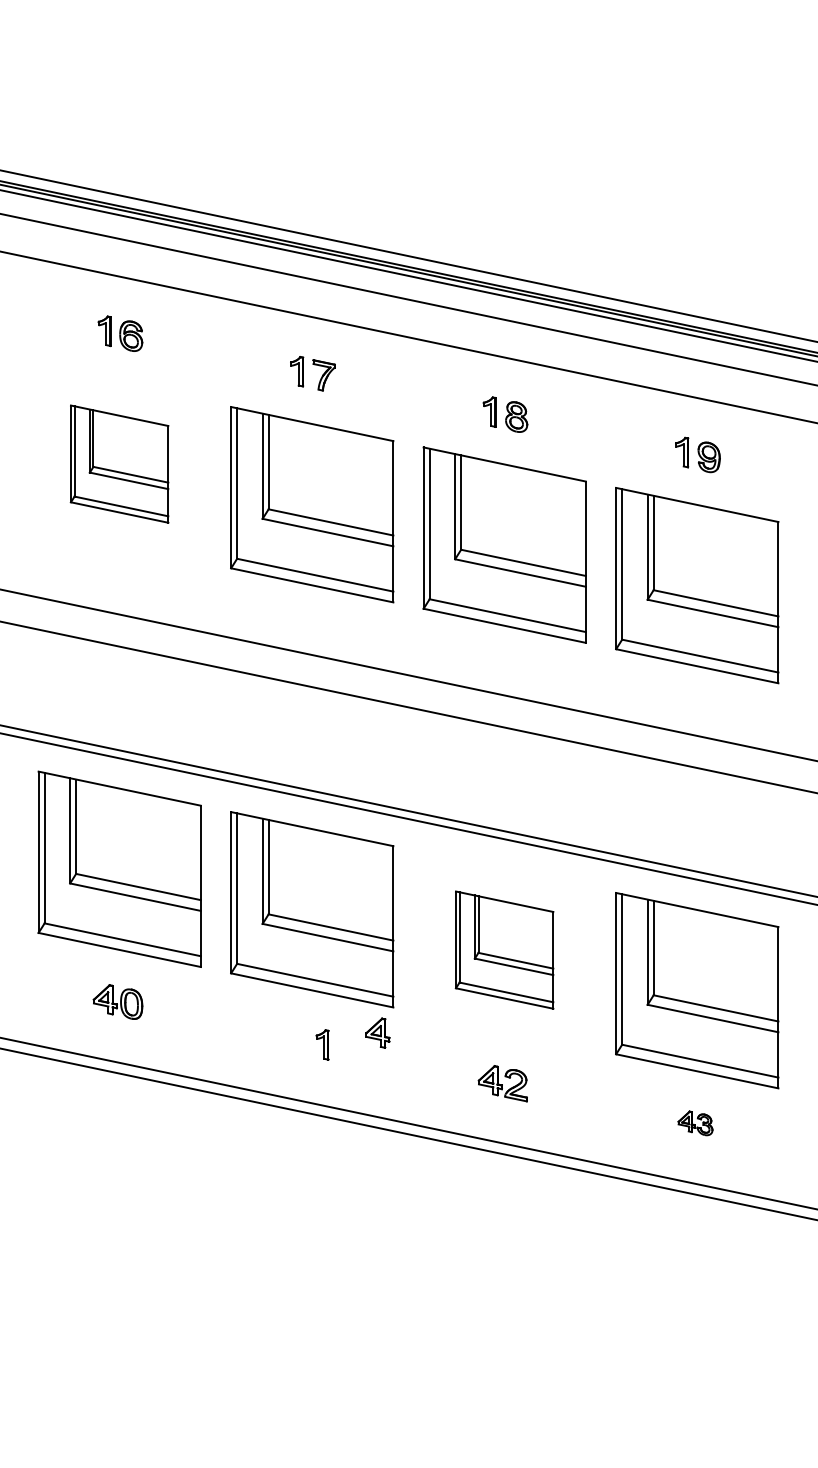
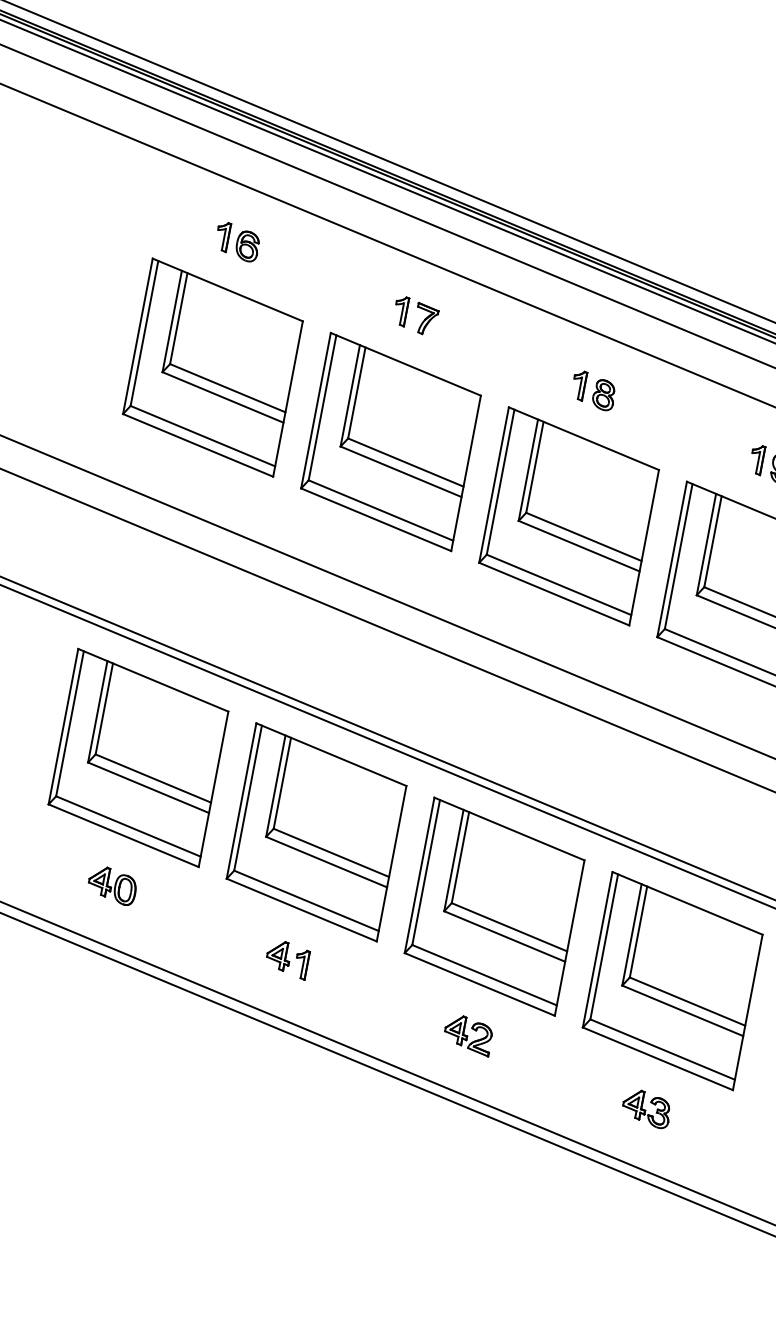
part: (119, 463) -> (212, 366), size x1.67
part: (504, 949) -> (494, 905), size x1.67
part: (377, 1032) -> (278, 954), moved
part: (695, 1123) -> (646, 1108), size x1.43

